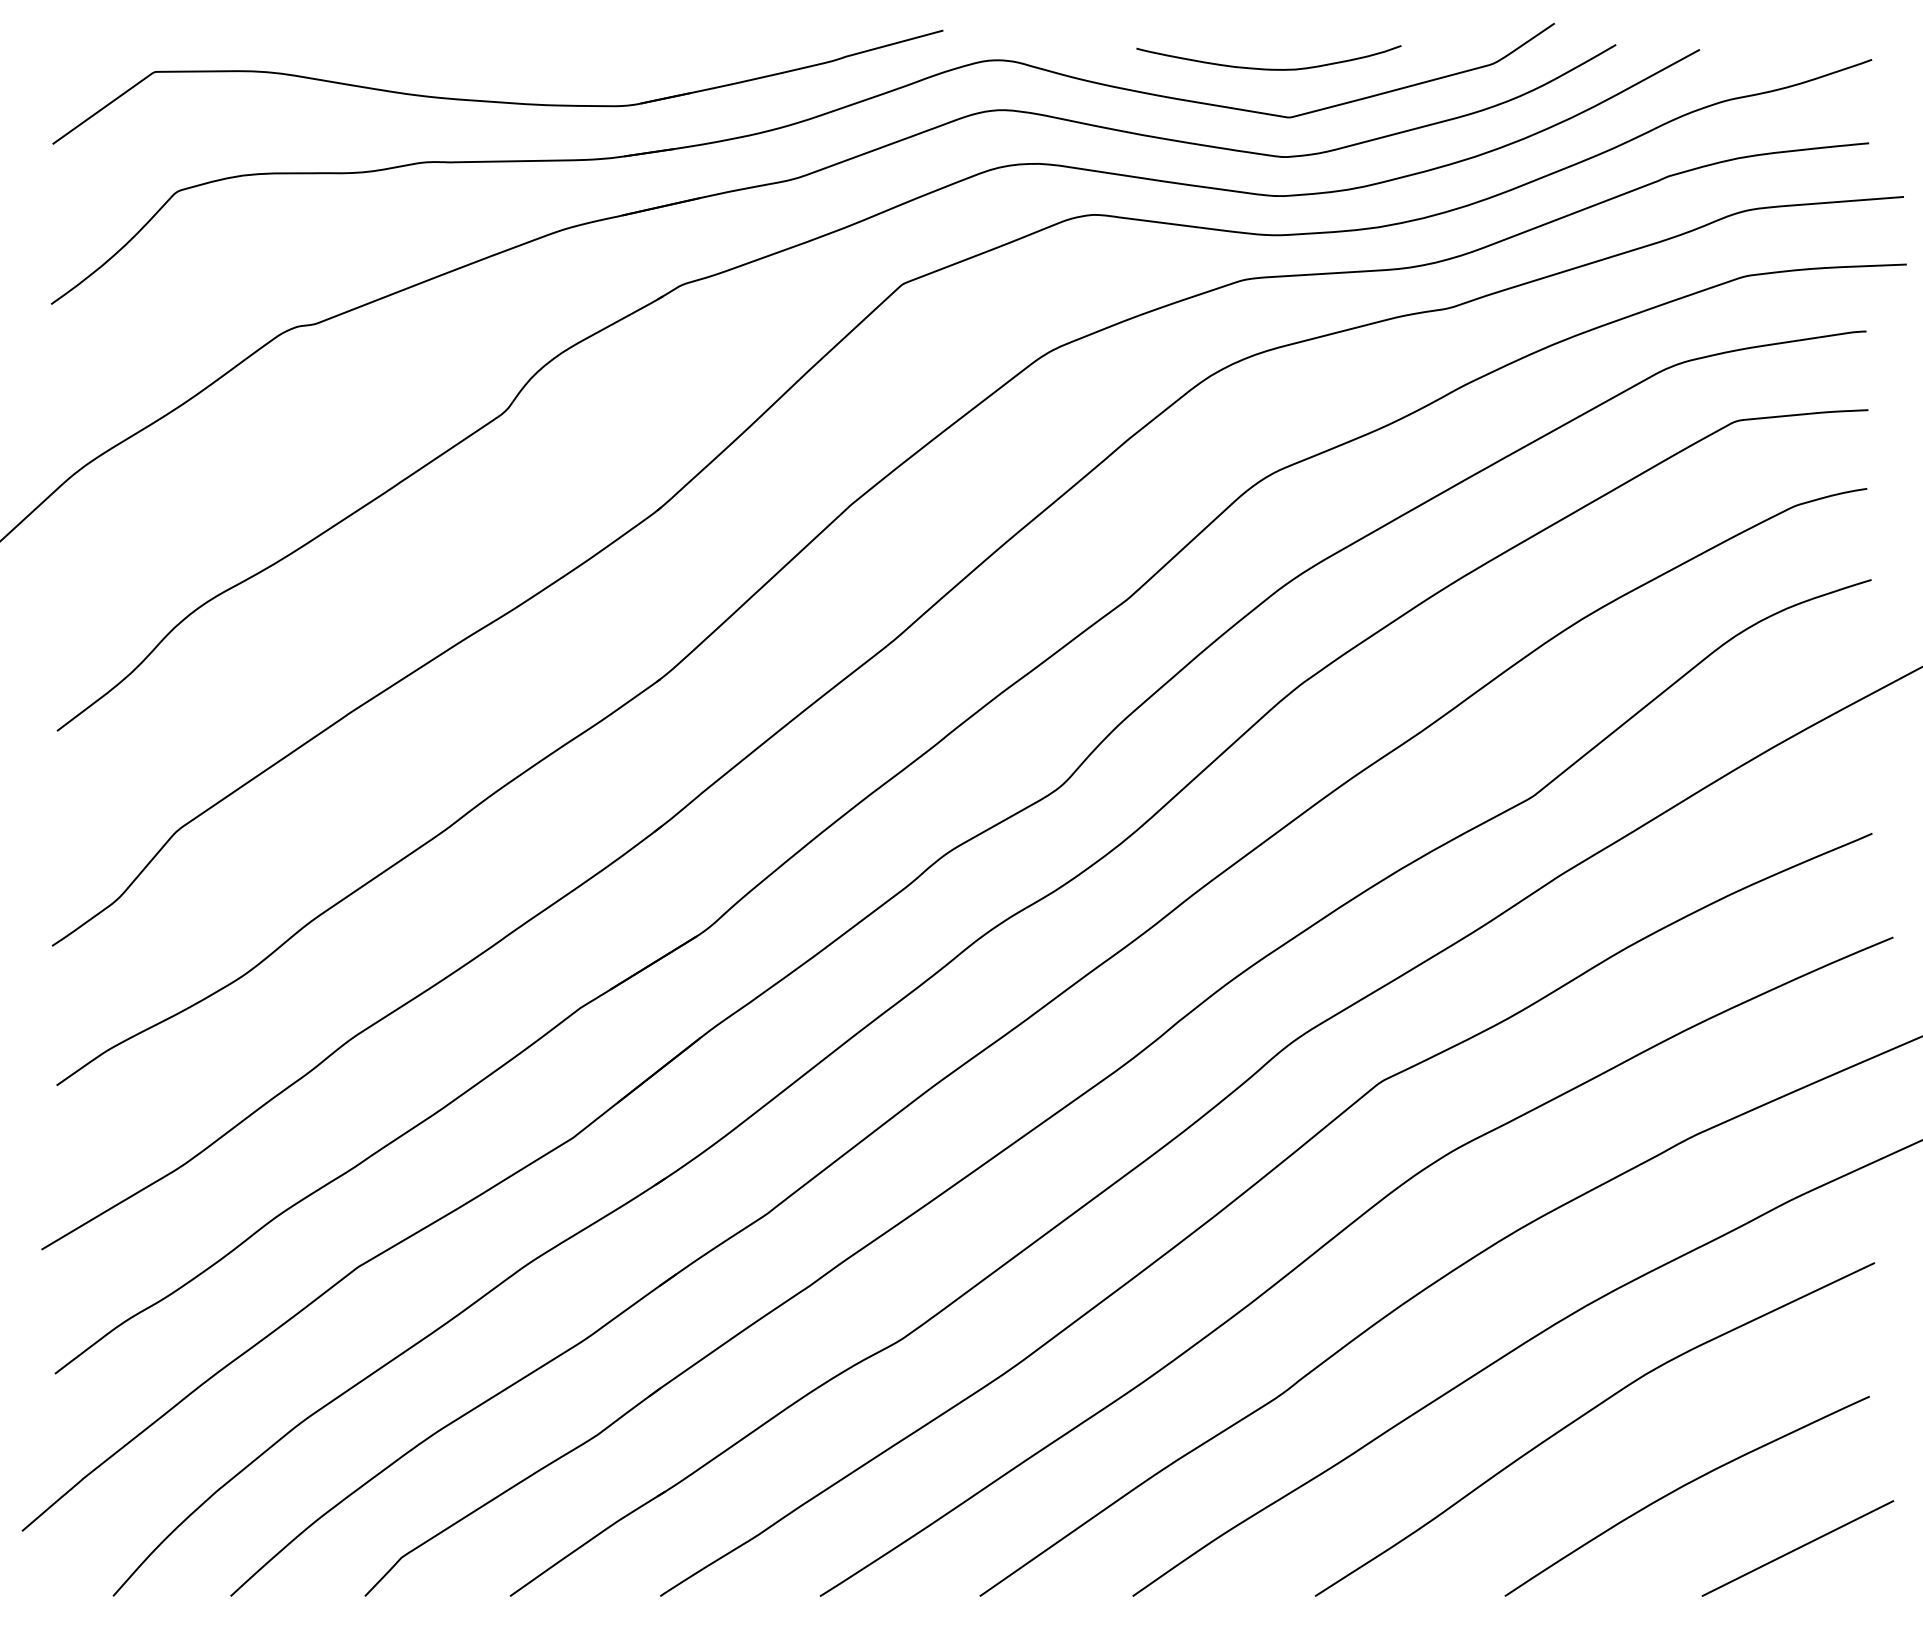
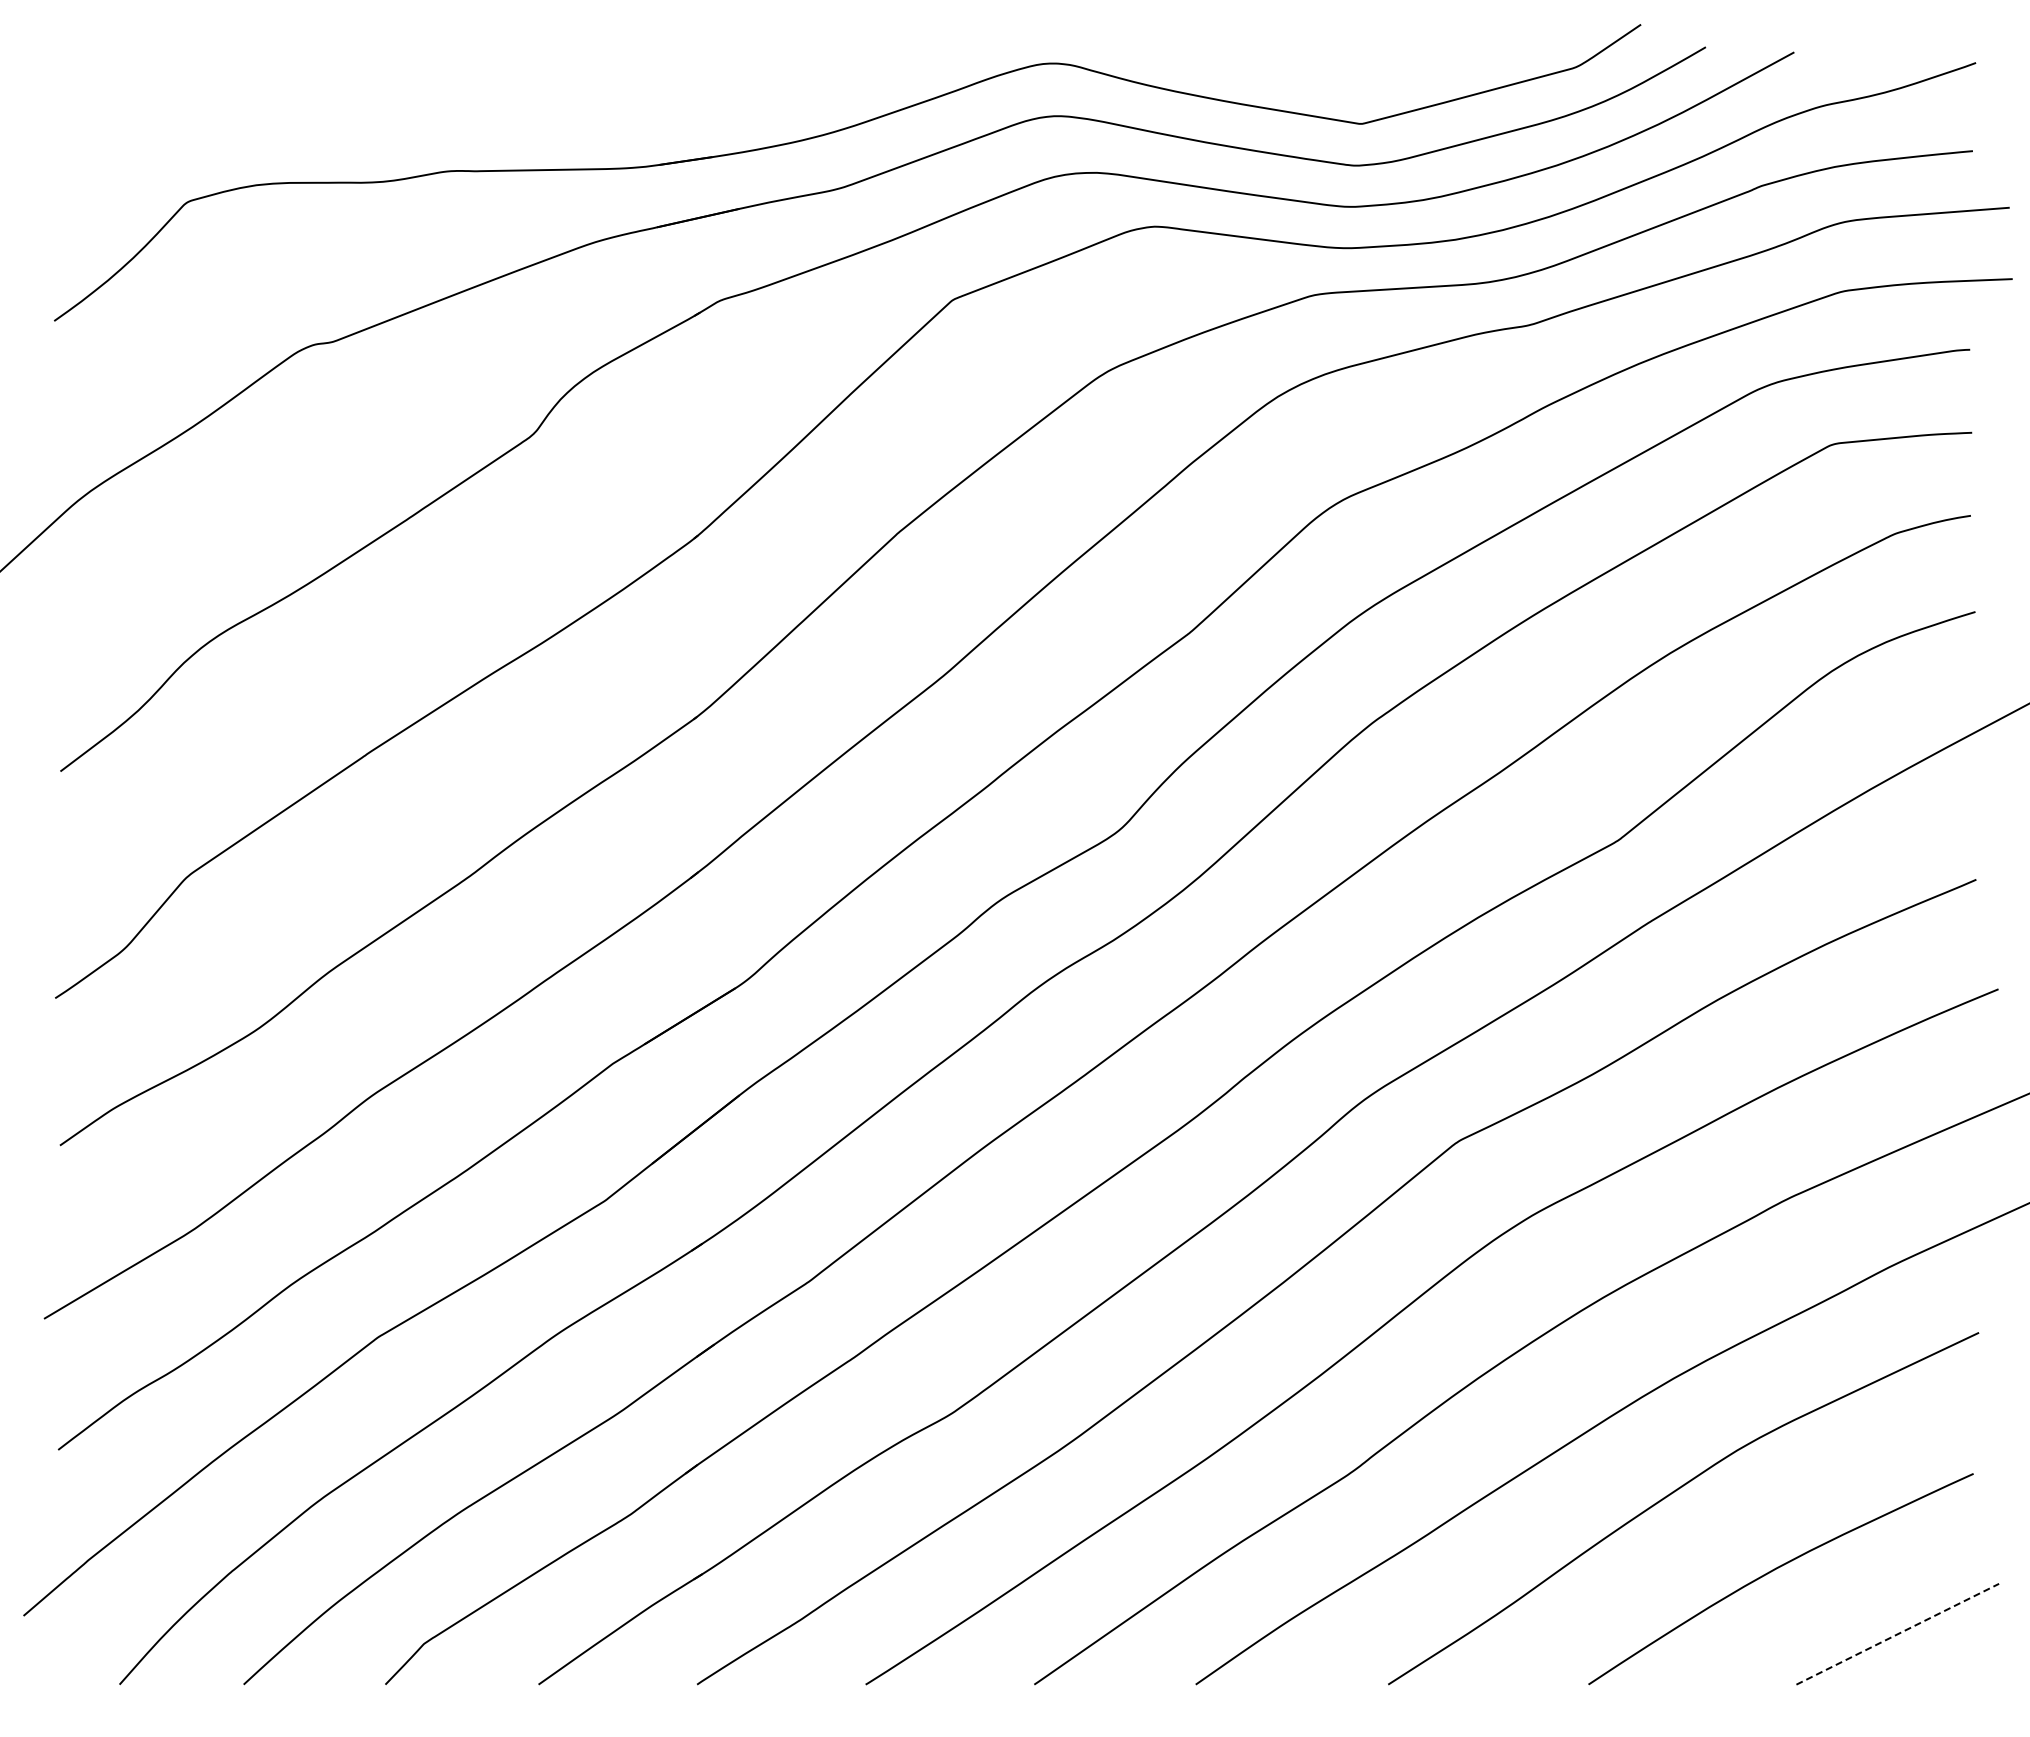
curve: (1268, 68) -> (1339, 72), removed
part: (497, 101) -> (525, 106), removed
line: (1798, 1548) -> (1898, 1634), solid -> dashed

